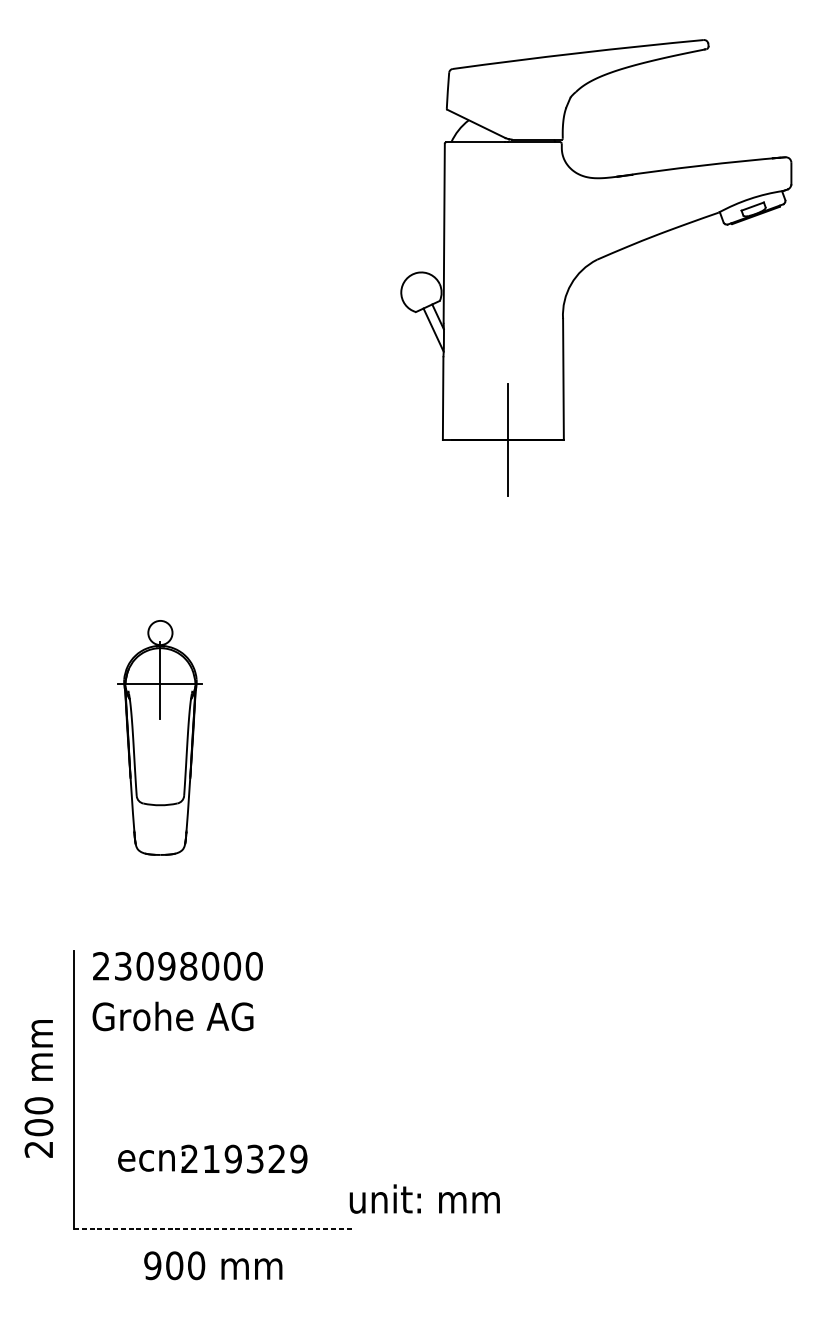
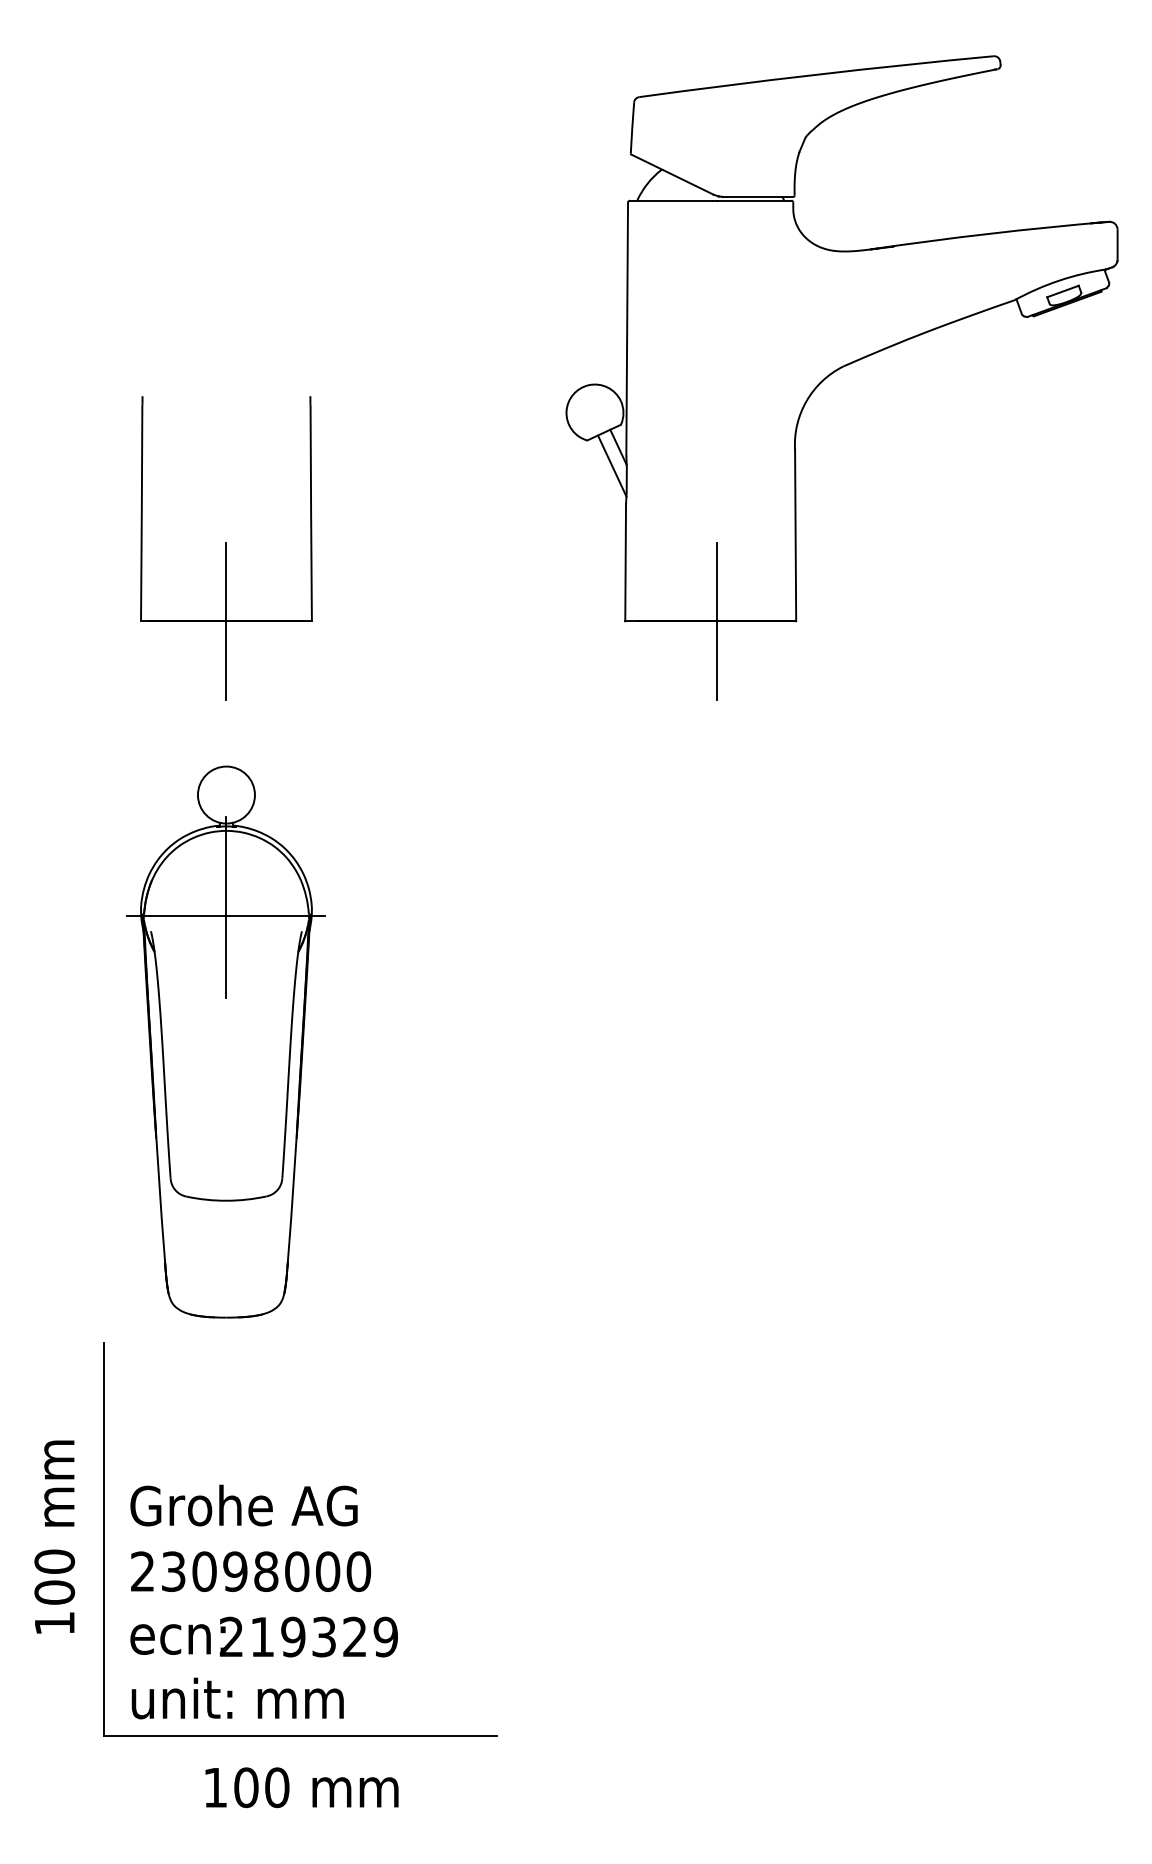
part: (160, 388) -> (226, 548), added
part: (159, 737) -> (225, 1041), size x1.67
text: (178, 966) -> (251, 1571), moved
text: (172, 1016) -> (243, 1505), moved
text: (38, 1149) -> (54, 1623), 200 -> 100
text: (212, 1158) -> (263, 1636), moved
text: (424, 1199) -> (237, 1698), moved
line: (212, 1228) -> (300, 1735), dashed -> solid
text: (152, 1265) -> (215, 1787), 900 -> 100

